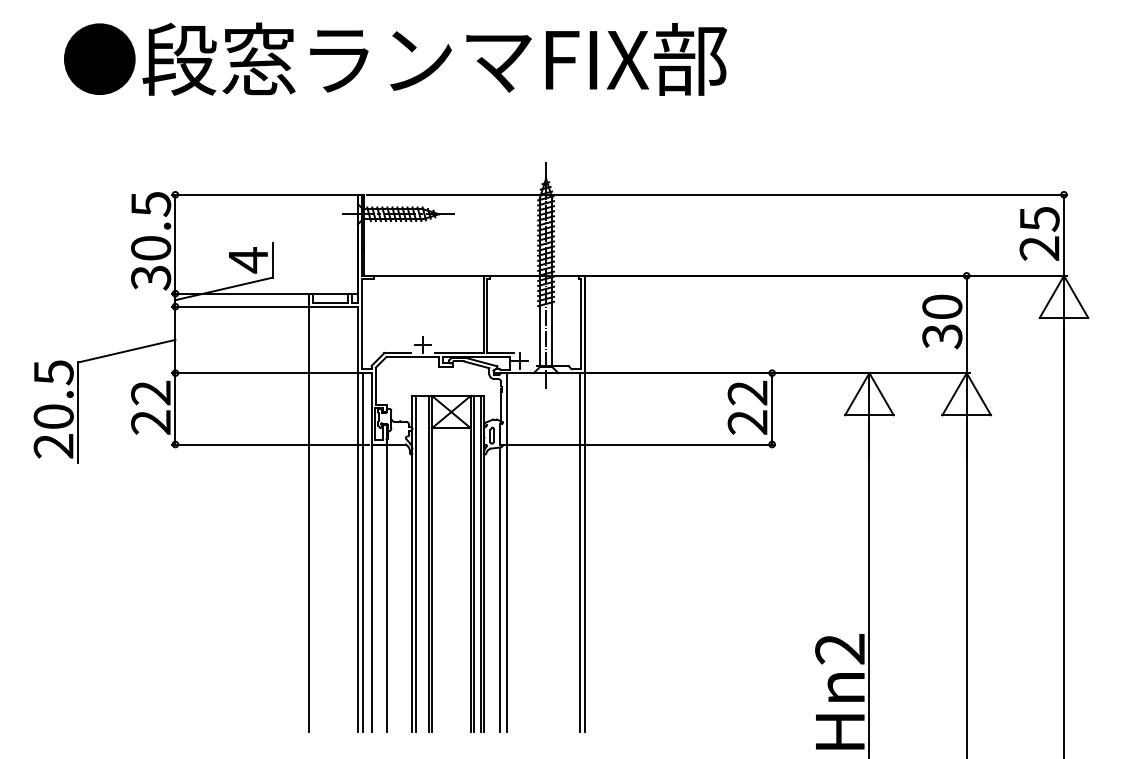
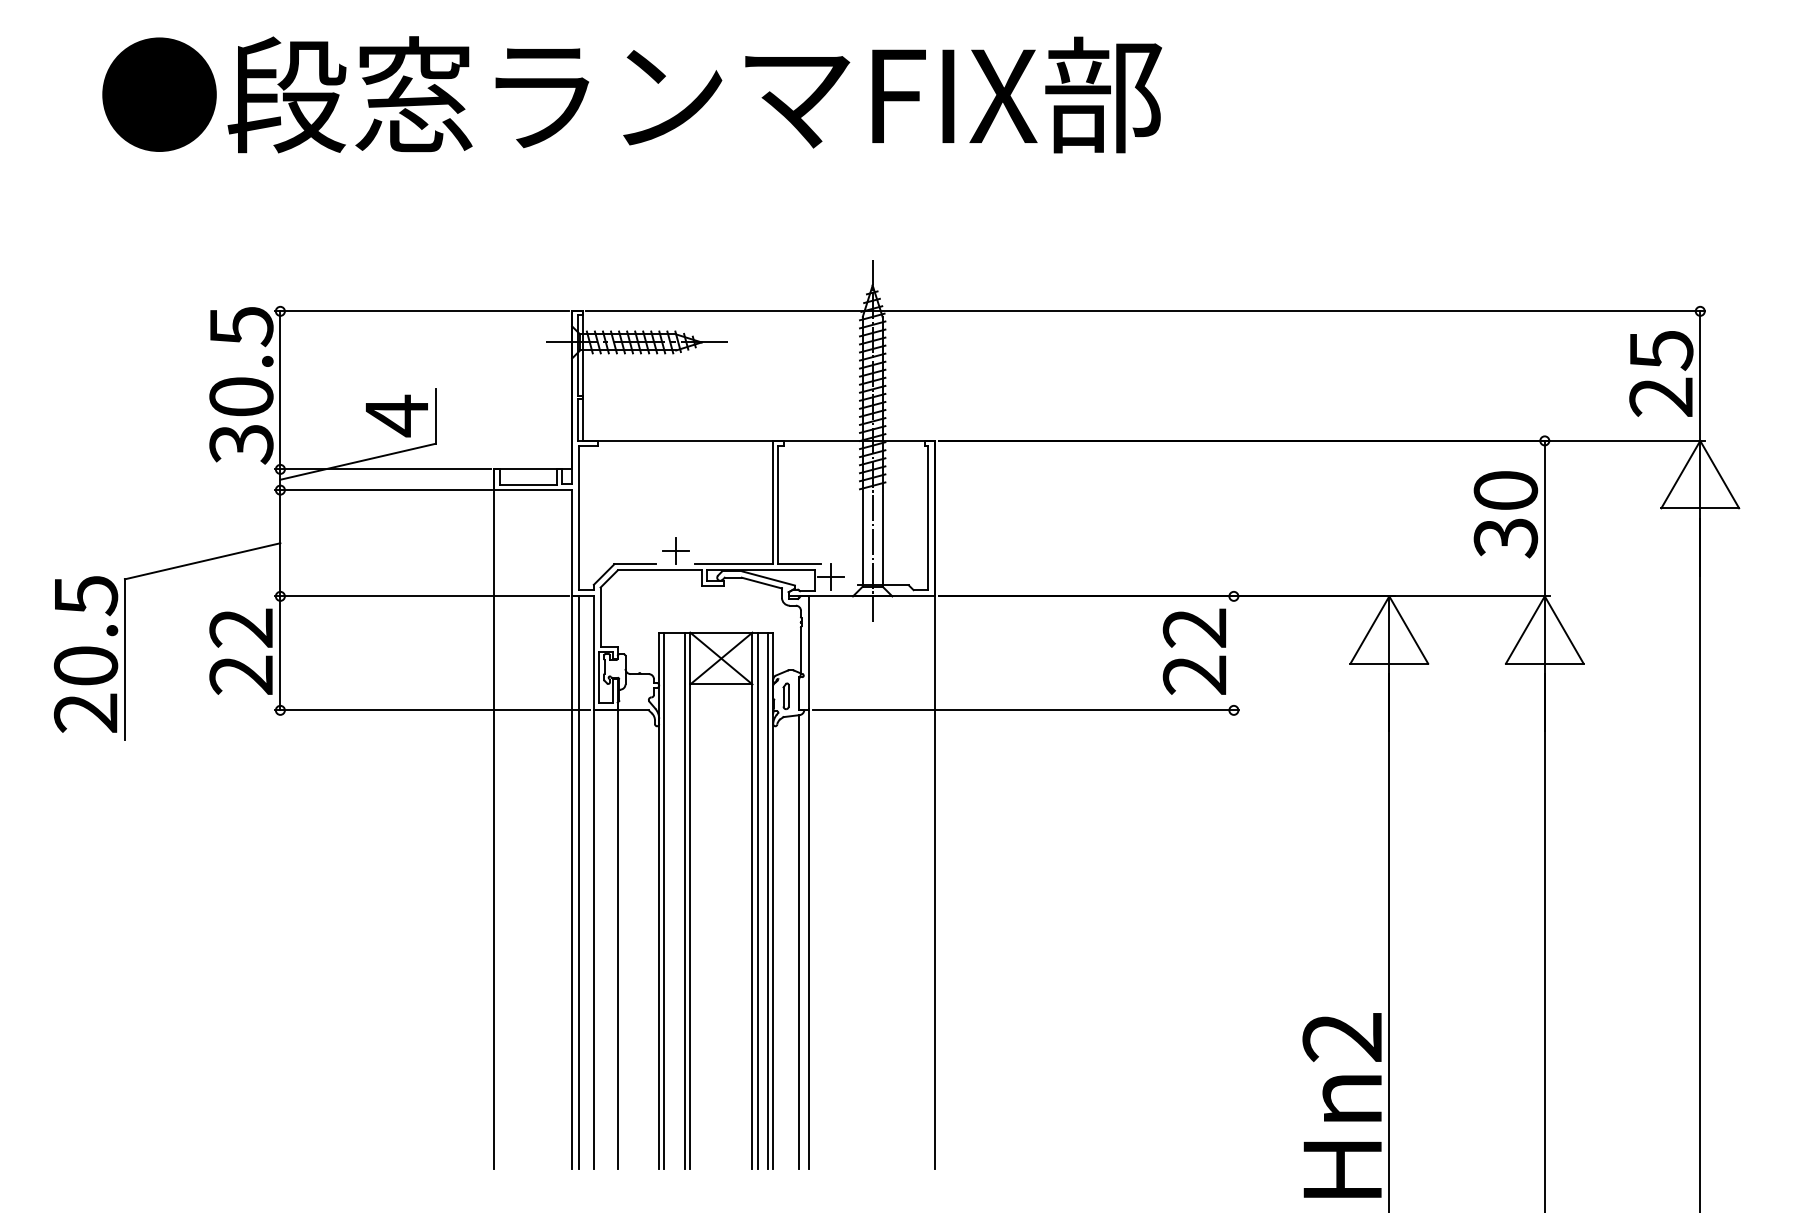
line: (772, 408) -> (1234, 652), removed
line: (579, 552) -> (926, 882), removed

